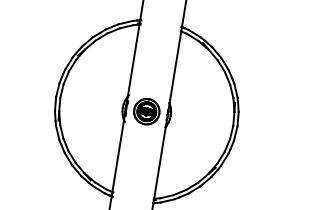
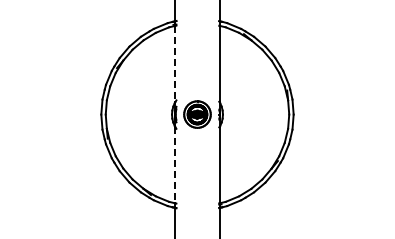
line: (133, 61) -> (175, 64), solid -> dashed
line: (118, 156) -> (175, 165), solid -> dashed

